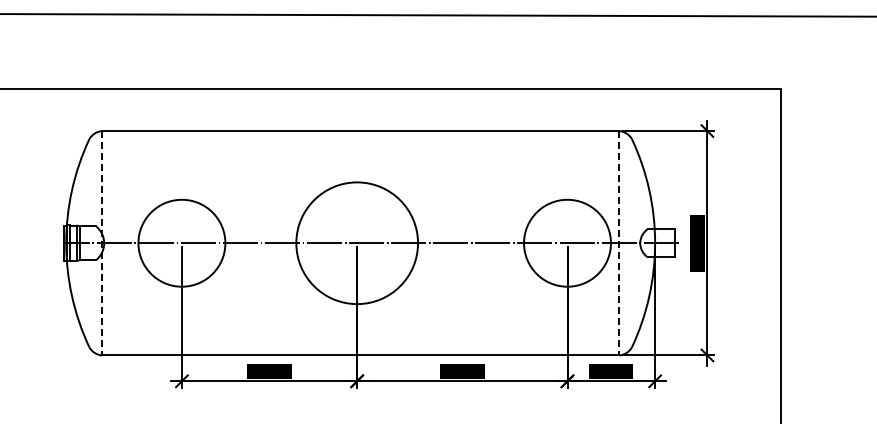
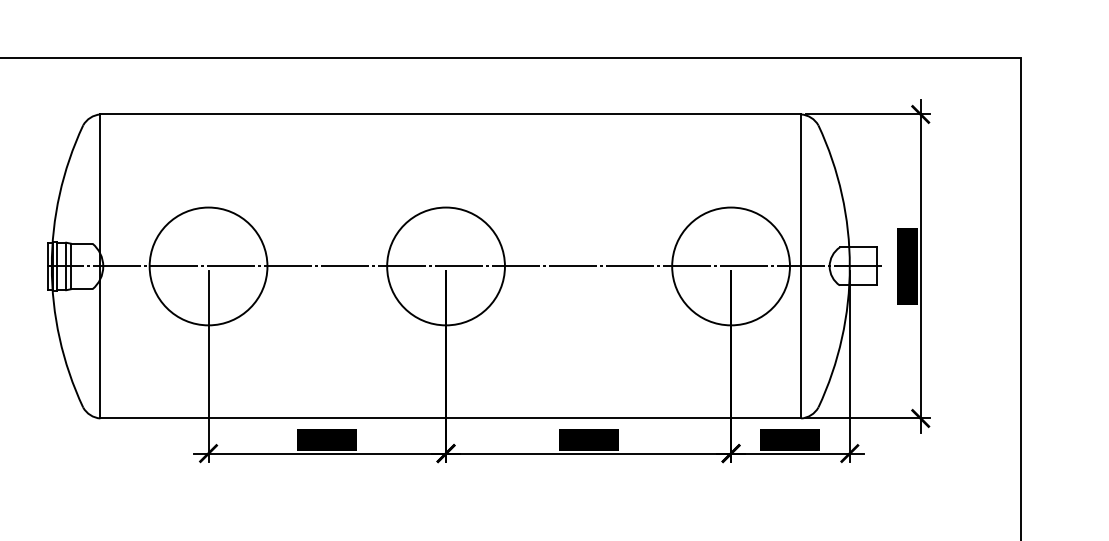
circle: (356, 242) -> (445, 265), size x0.71
line: (102, 243) -> (100, 266), dashed -> solid
line: (619, 243) -> (801, 266), dashed -> solid

